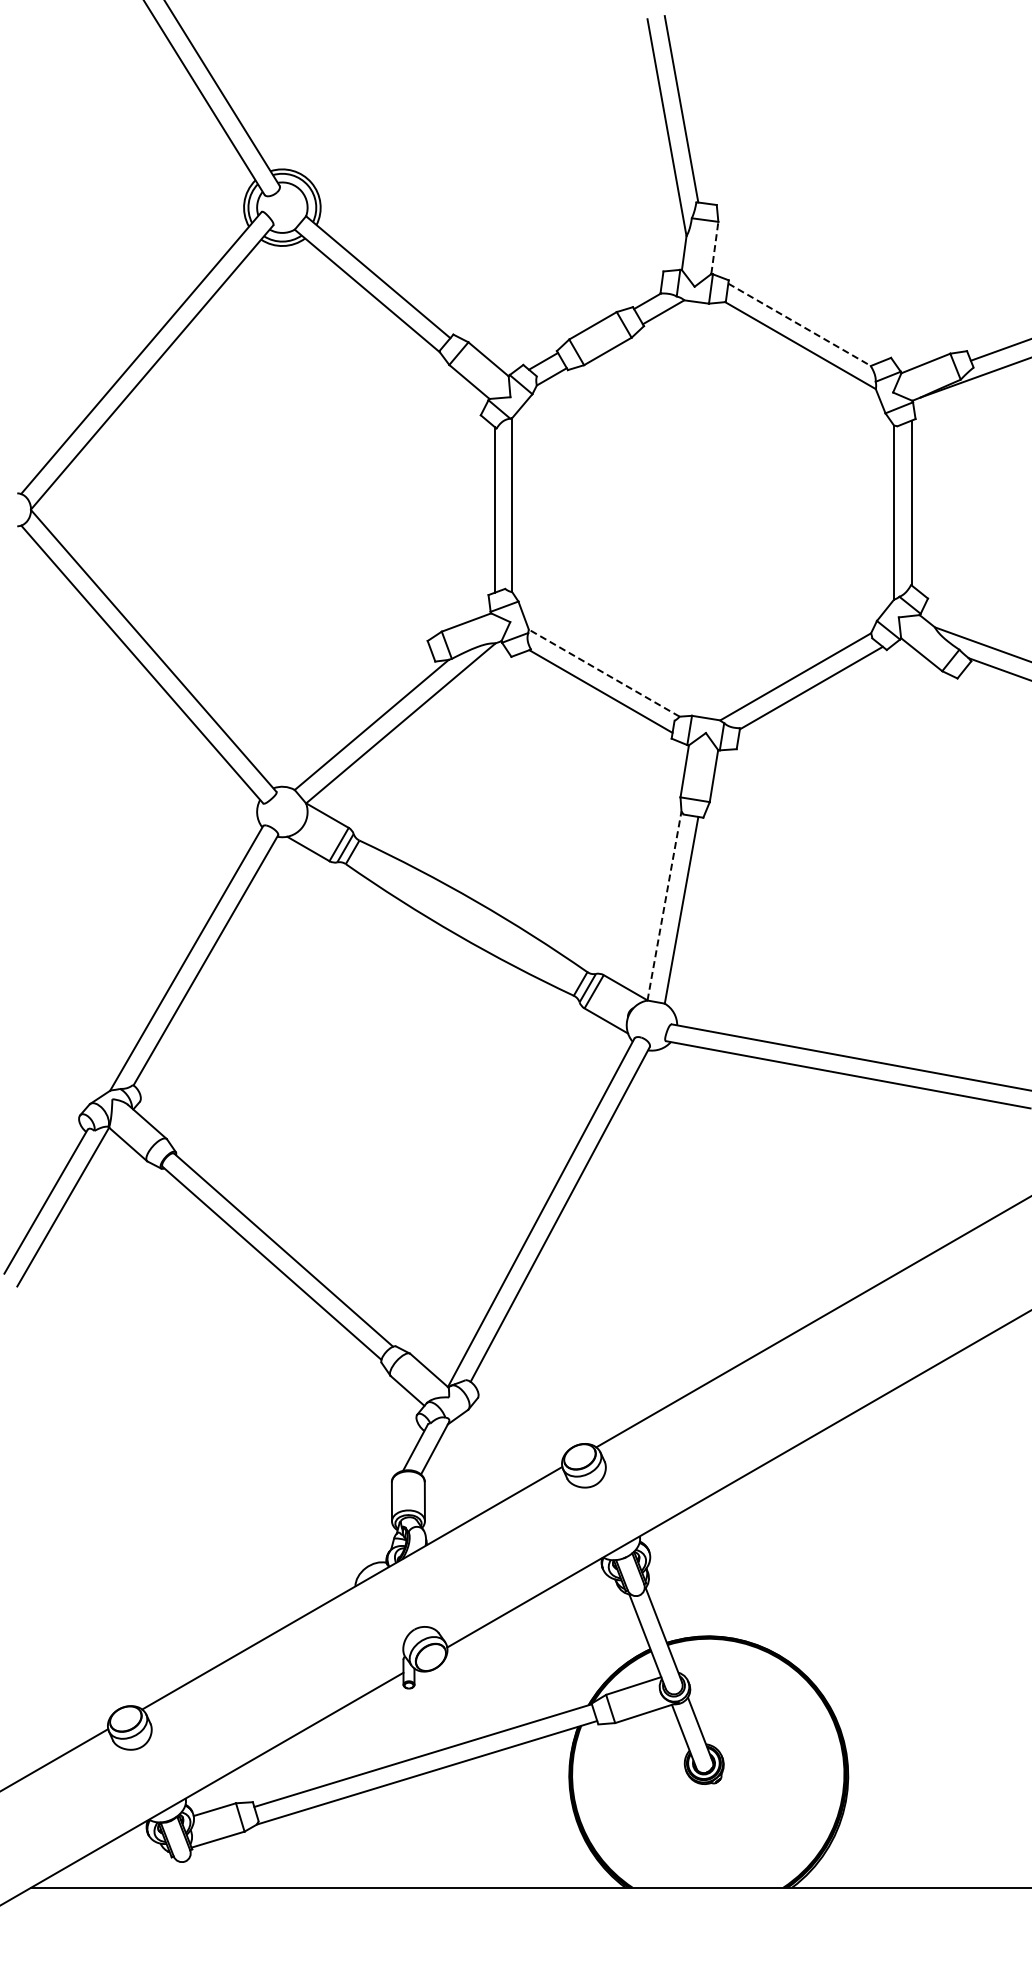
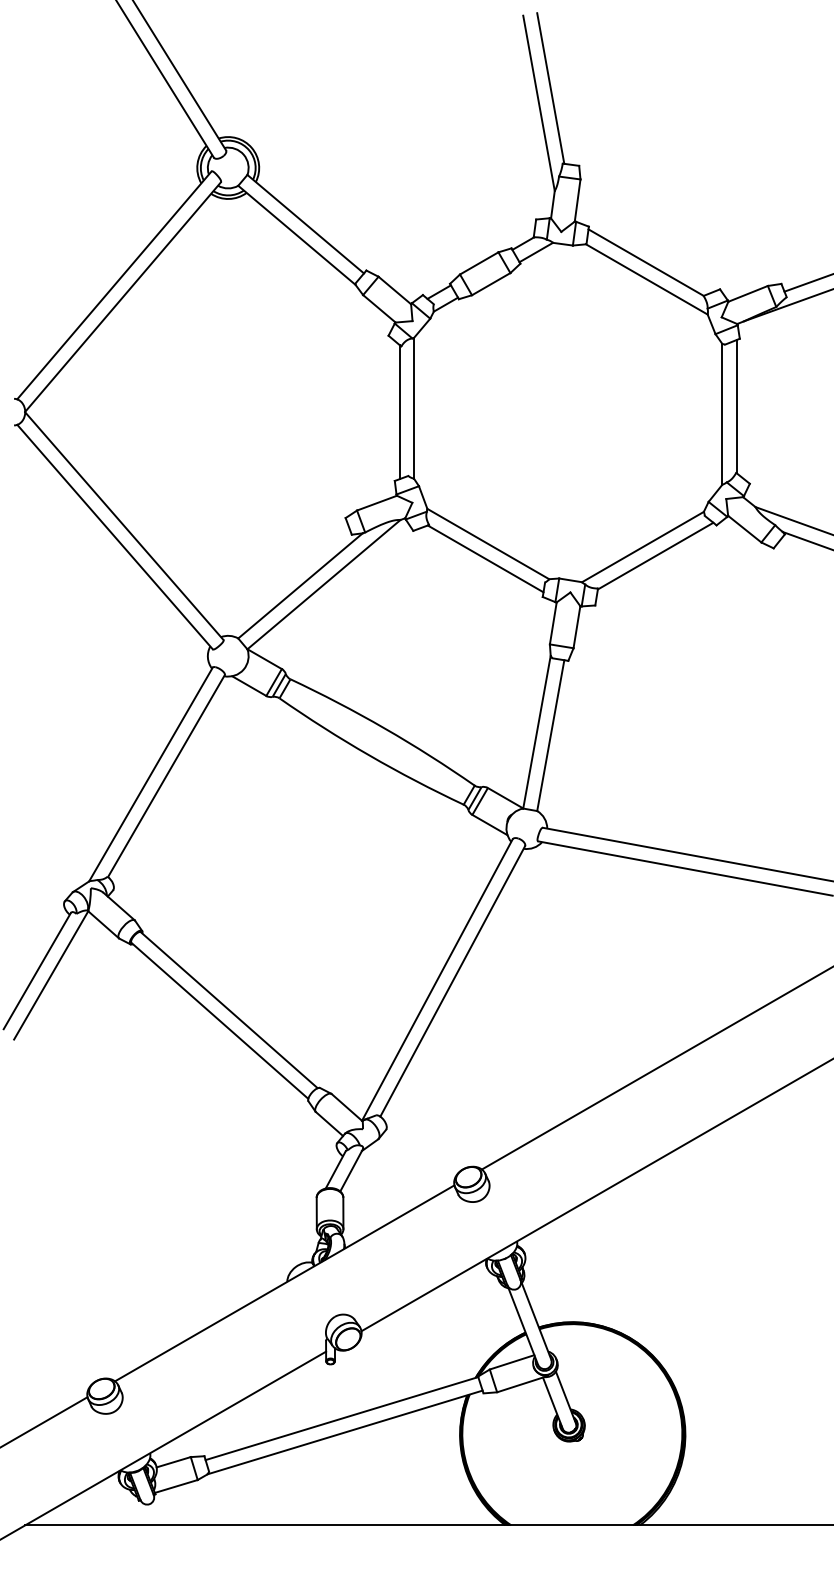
line: (714, 247) -> (577, 200), dashed -> solid
line: (800, 325) -> (646, 263), dashed -> solid
line: (603, 672) -> (487, 543), dashed -> solid
line: (664, 905) -> (536, 731), dashed -> solid

